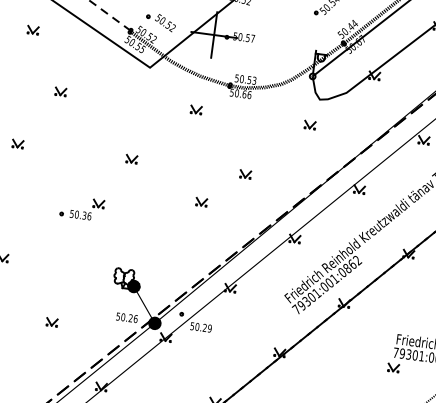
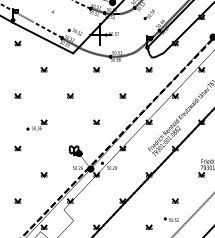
part: (59, 91) -> (43, 69), moved
part: (201, 200) -> (96, 121), moved
part: (81, 206) -> (36, 124), moved

